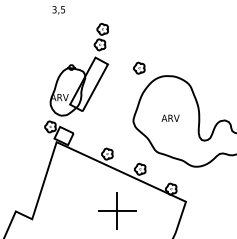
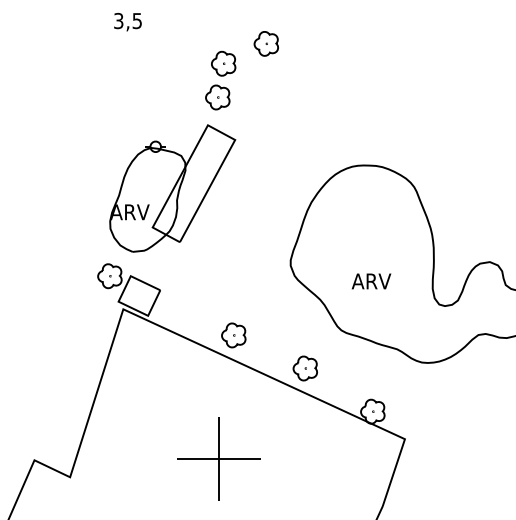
part: (139, 67) -> (266, 42), moved
text: (170, 117) -> (371, 279), moved
part: (117, 210) -> (218, 458), moved

